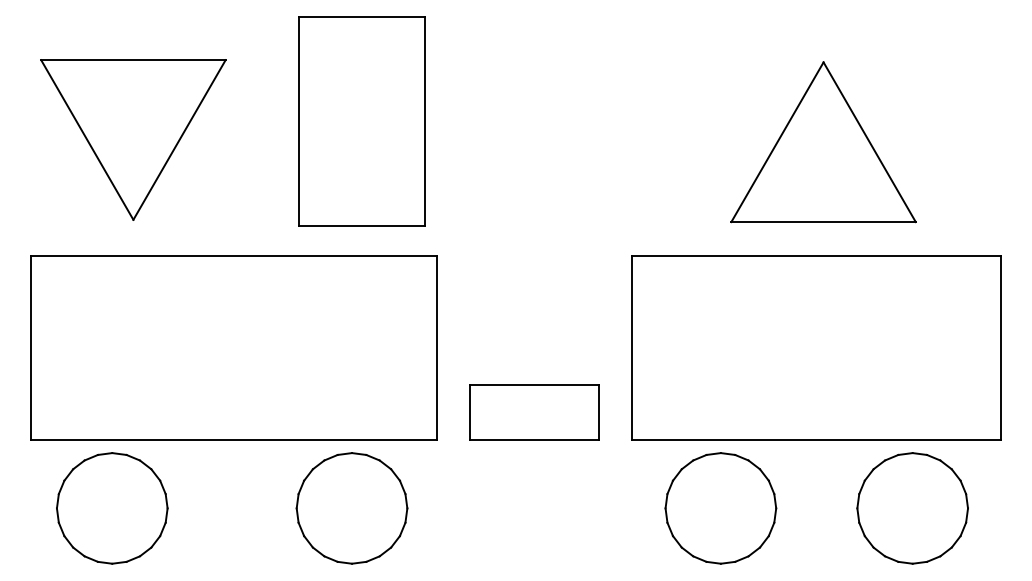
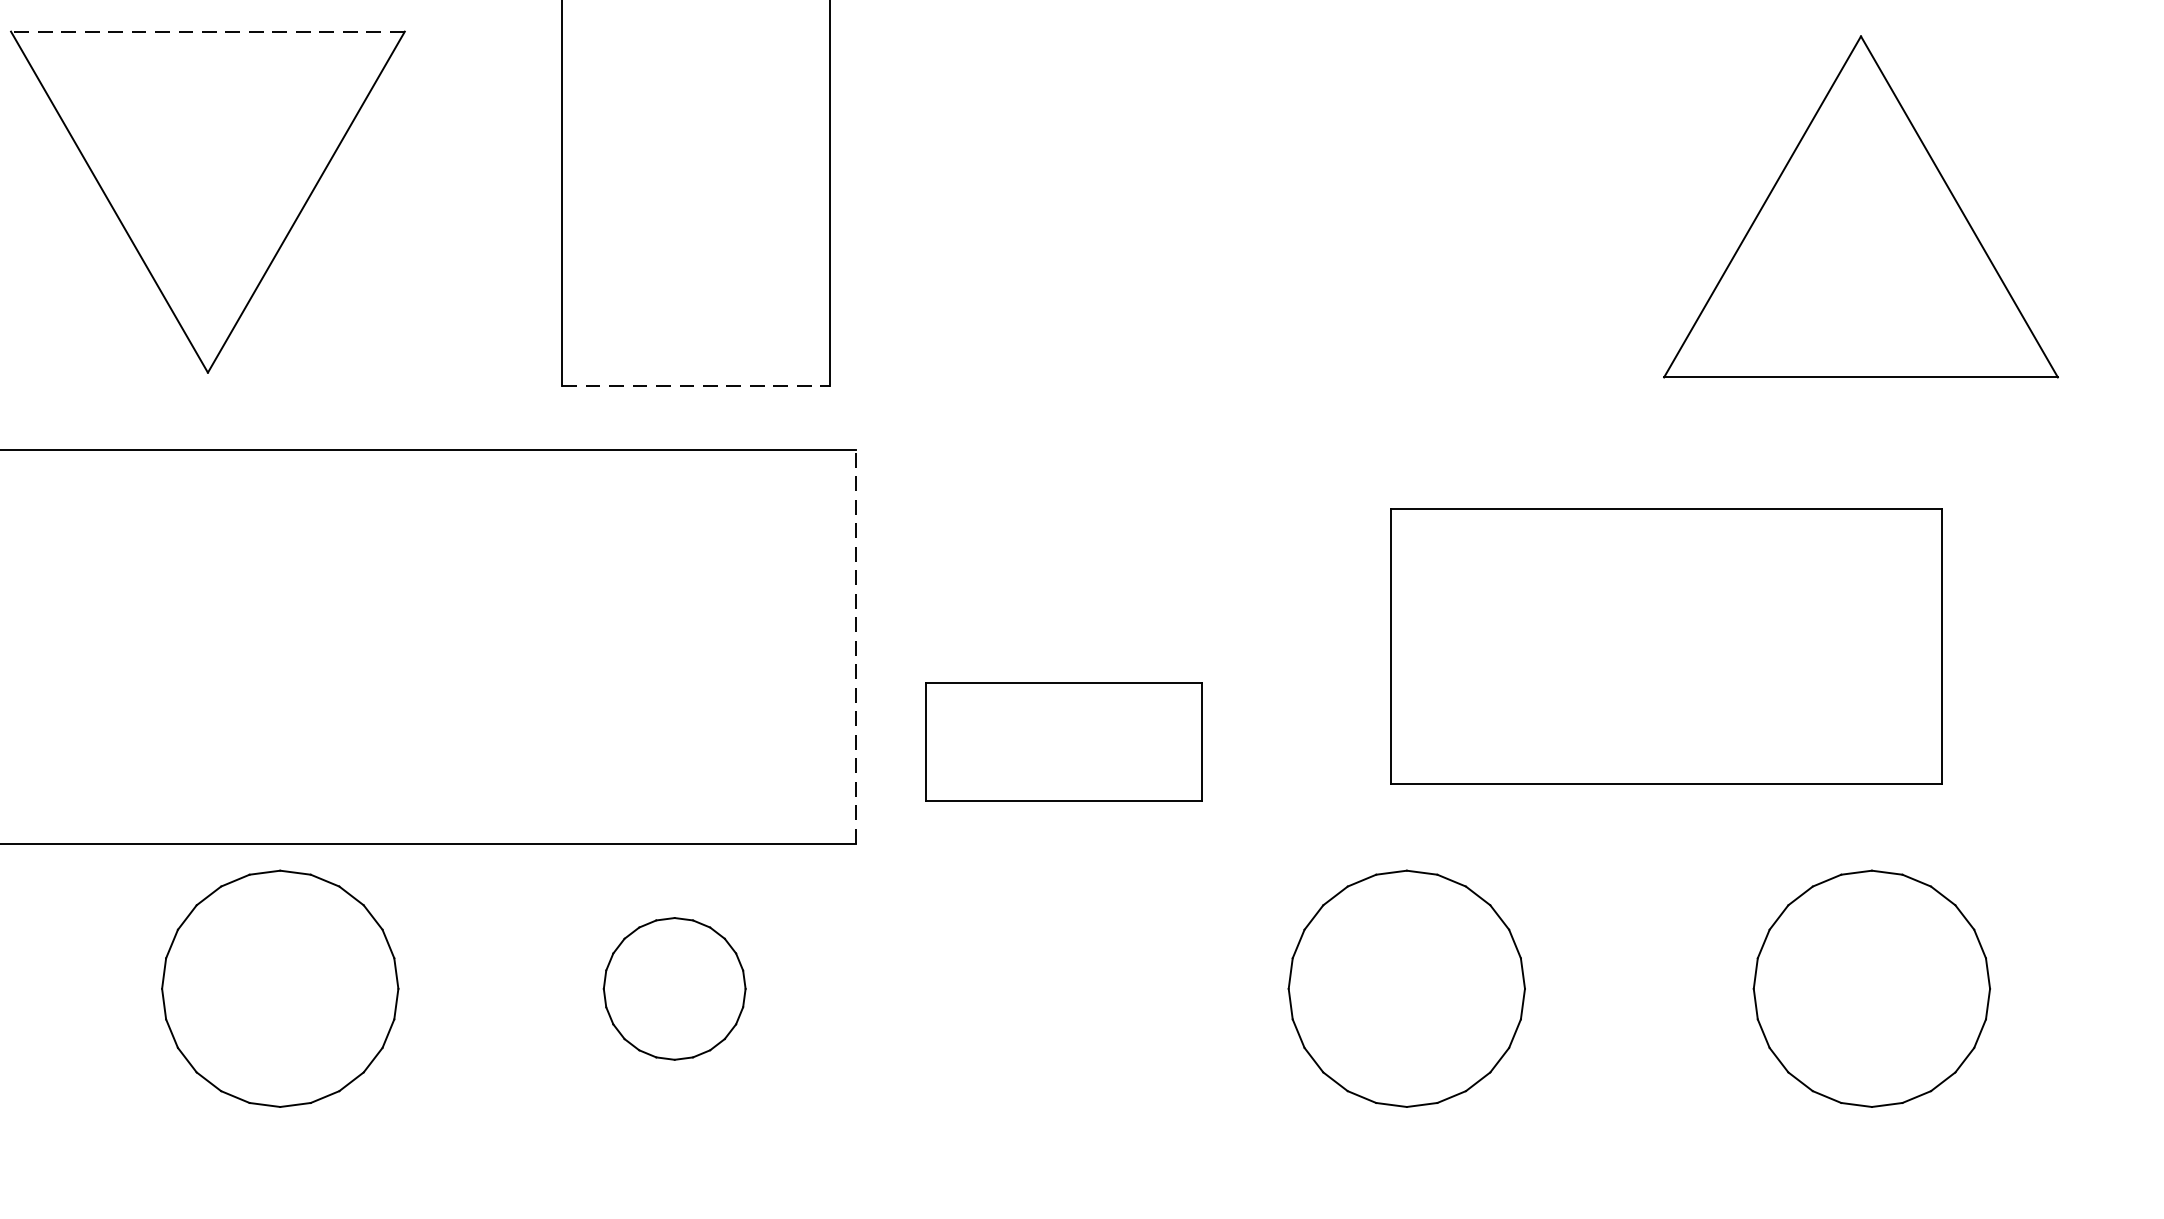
line: (132, 60) -> (205, 32), solid -> dashed
part: (823, 142) -> (1860, 207), moved
line: (361, 226) -> (694, 386), solid -> dashed
line: (436, 347) -> (855, 645), solid -> dashed
part: (816, 347) -> (1666, 645), size x0.7
part: (534, 412) -> (1064, 741), moved
part: (112, 508) -> (280, 989), moved
part: (351, 508) -> (673, 989), size x0.6
part: (720, 508) -> (1406, 989), moved

